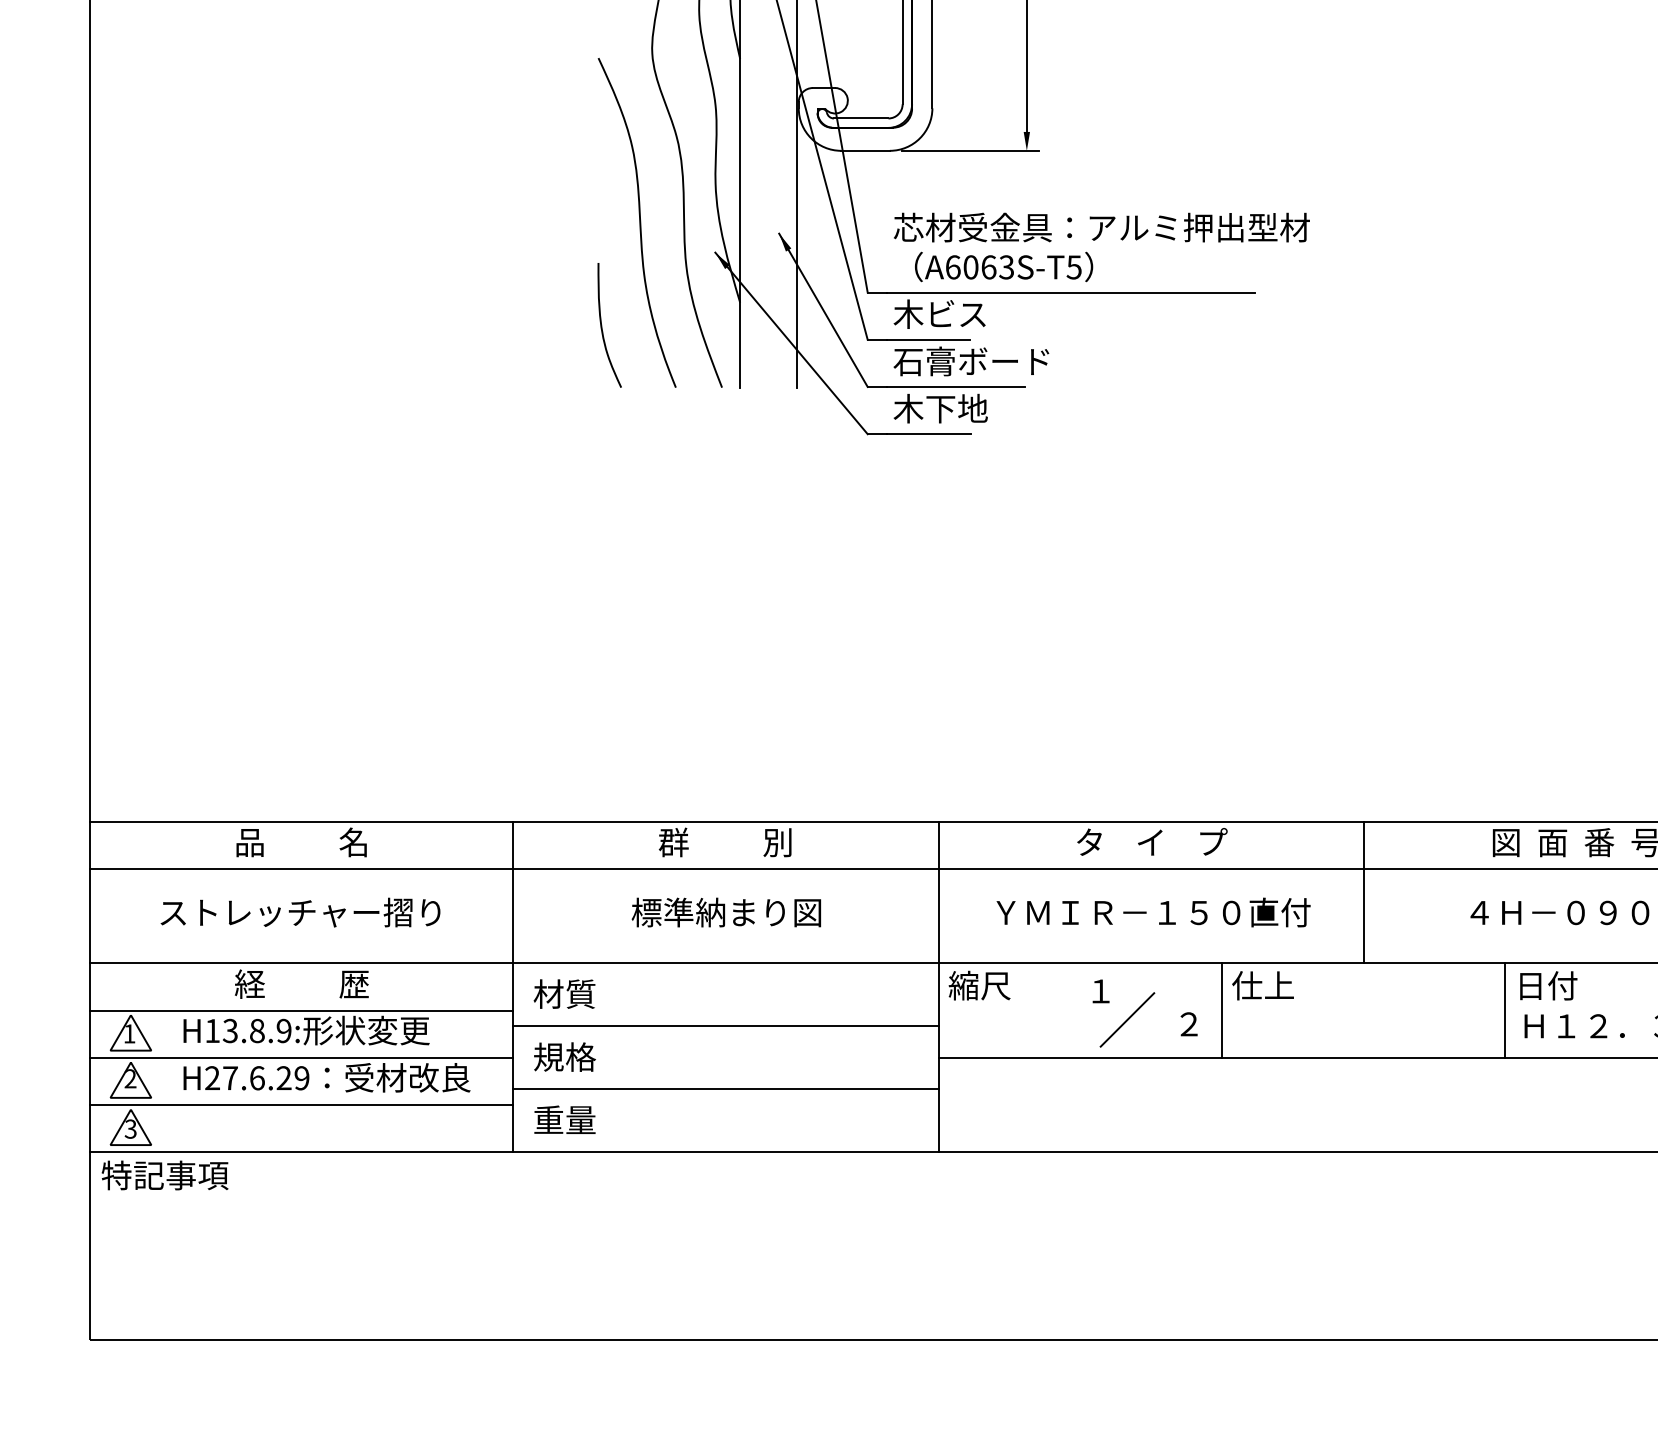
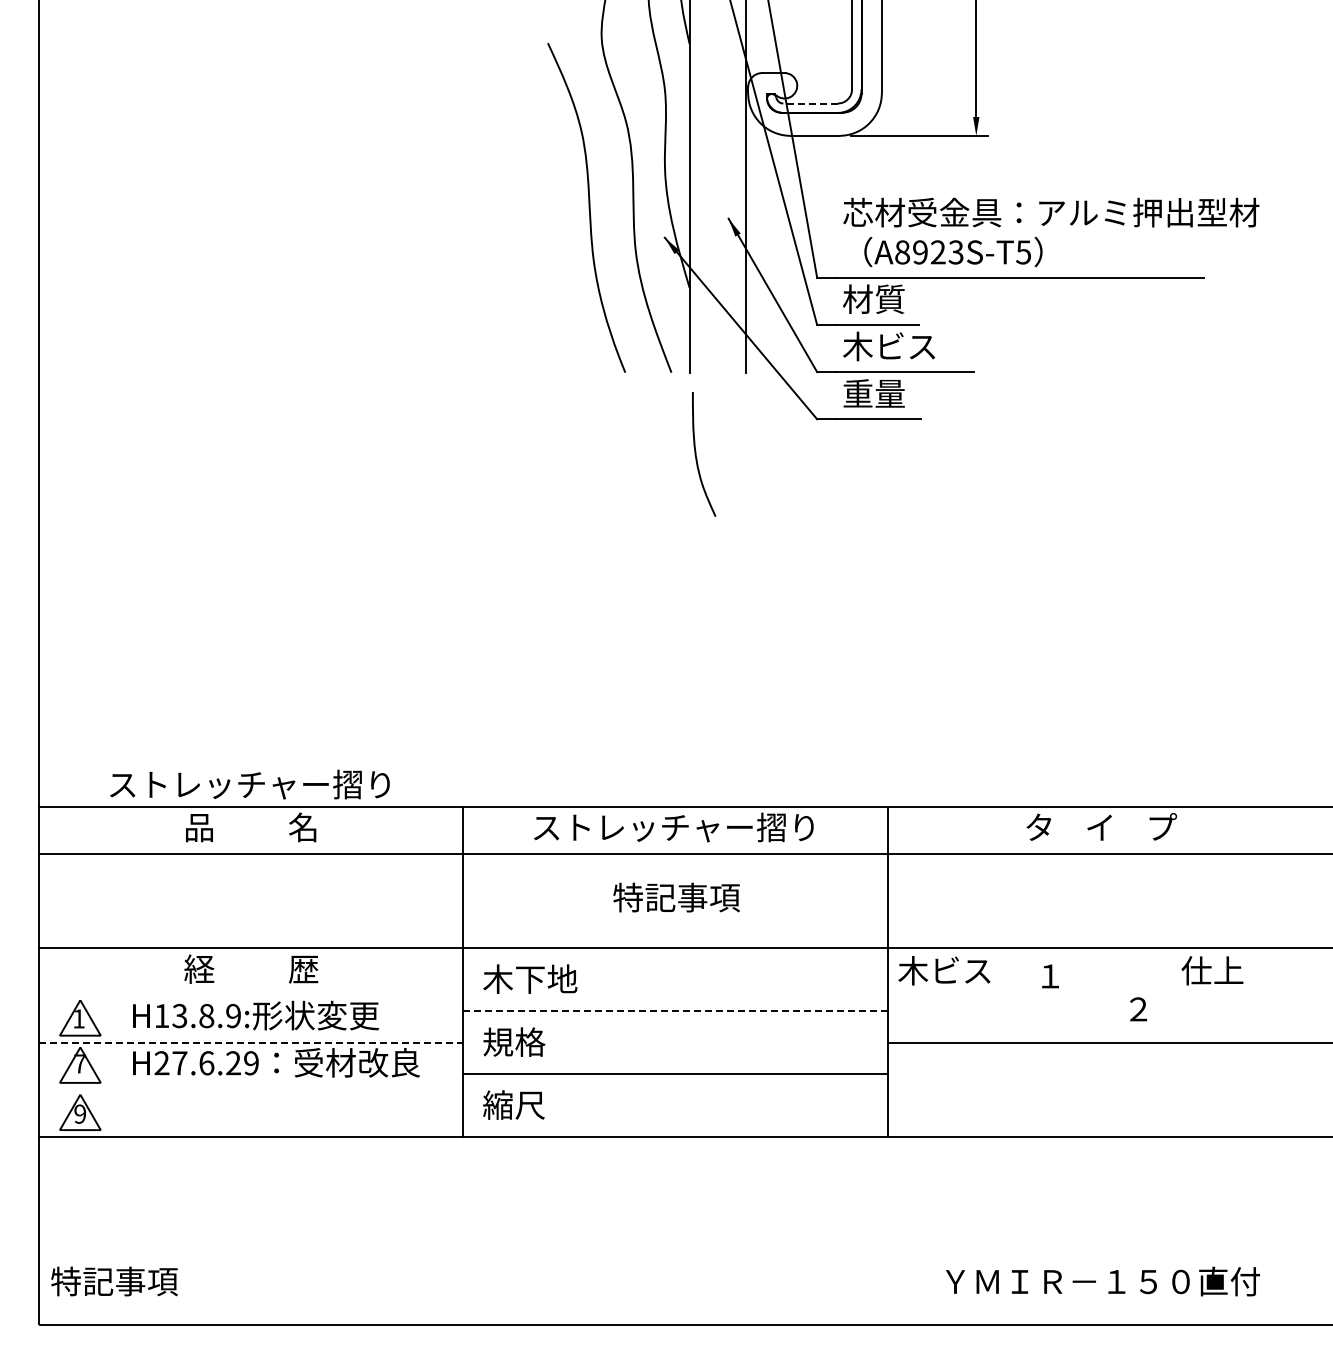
line: (860, 118) -> (809, 103), solid -> dashed
text: (970, 267) -> (919, 252), A6063S-T5 -> A8923S-T5
text: (939, 313) -> (888, 298), 木ビス -> 材質
curve: (602, 325) -> (696, 454), moved
text: (971, 361) -> (920, 346), 石膏ボード -> 木ビス
text: (940, 408) -> (889, 393), 木下地 -> 重量
text: (724, 842) -> (673, 827), 群          別 -> ストレッチャー摺り
line: (1363, 892) -> (1312, 877), removed
text: (300, 912) -> (249, 784), moved
text: (726, 912) -> (675, 897), 標準納まり図 -> 特記事項
text: (1153, 912) -> (1102, 1281), moved
text: (994, 985) -> (943, 970), 縮尺 -> 木ビス
text: (580, 993) -> (529, 978), 材質 -> 木下地
line: (301, 1010) -> (250, 995), removed
line: (1221, 1010) -> (1170, 995), removed
line: (1127, 1019) -> (1076, 1004), removed
line: (726, 1026) -> (675, 1011), solid -> dashed
line: (301, 1057) -> (250, 1042), solid -> dashed
text: (130, 1078) -> (79, 1063), 2 -> 7
line: (301, 1104) -> (250, 1089), removed
text: (564, 1119) -> (513, 1104), 重量 -> 縮尺
text: (130, 1128) -> (79, 1113), 3 -> 9
text: (164, 1175) -> (113, 1281), moved

